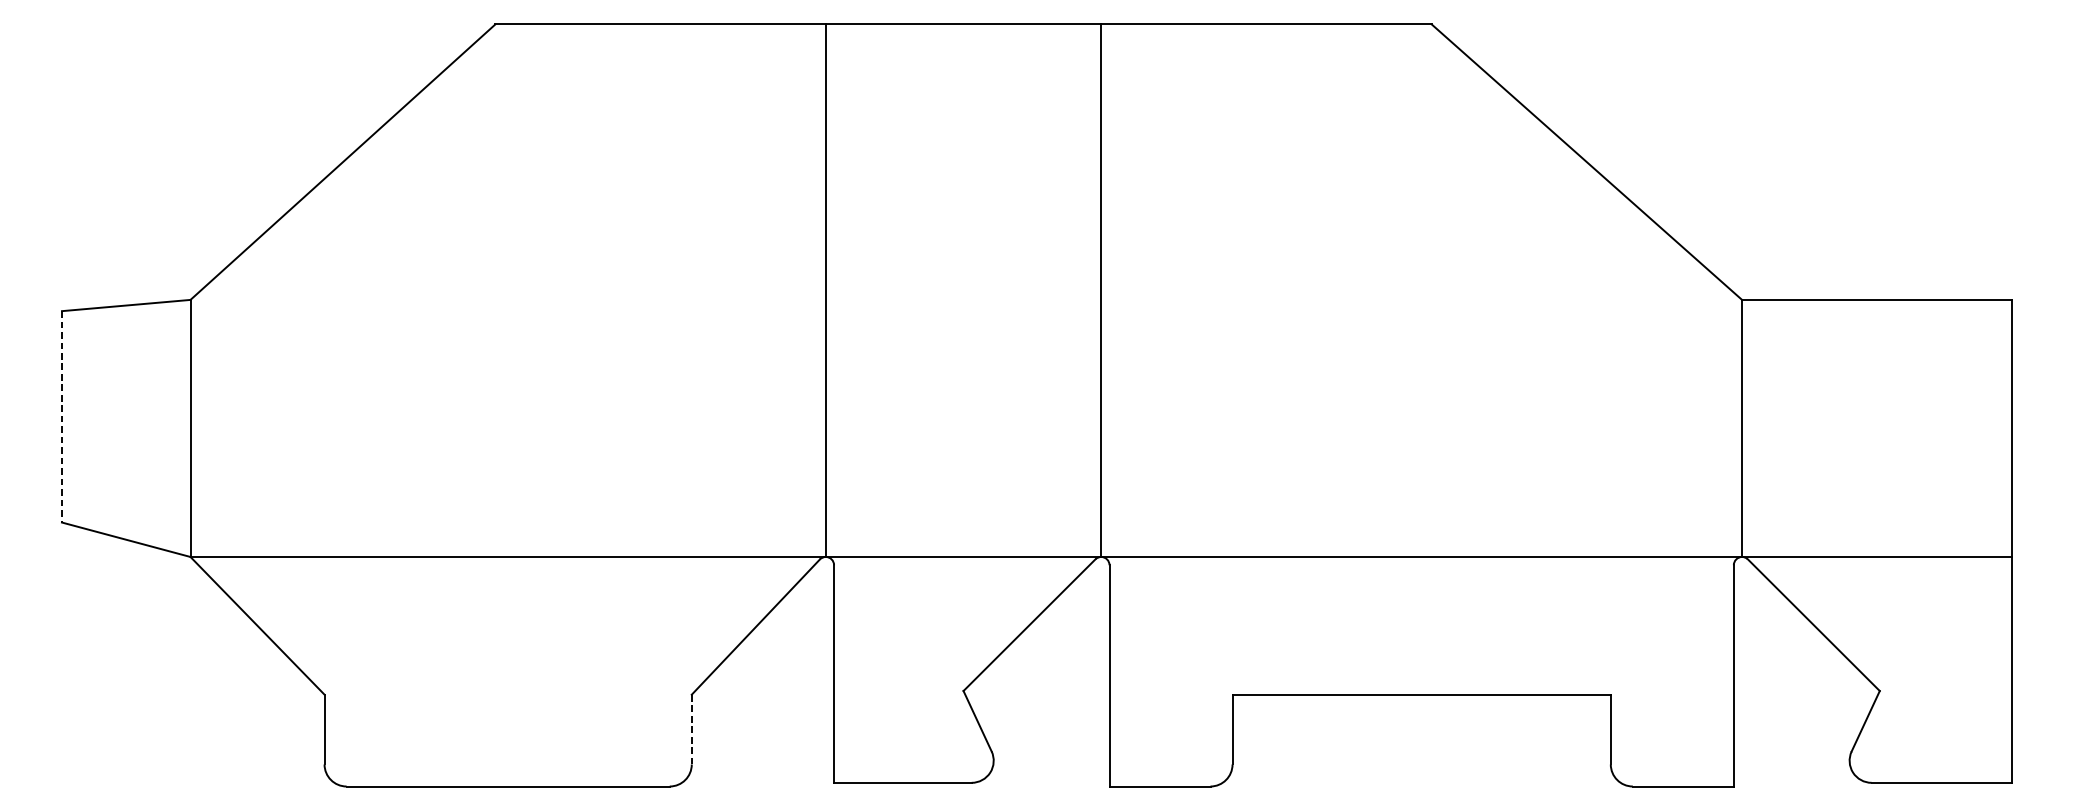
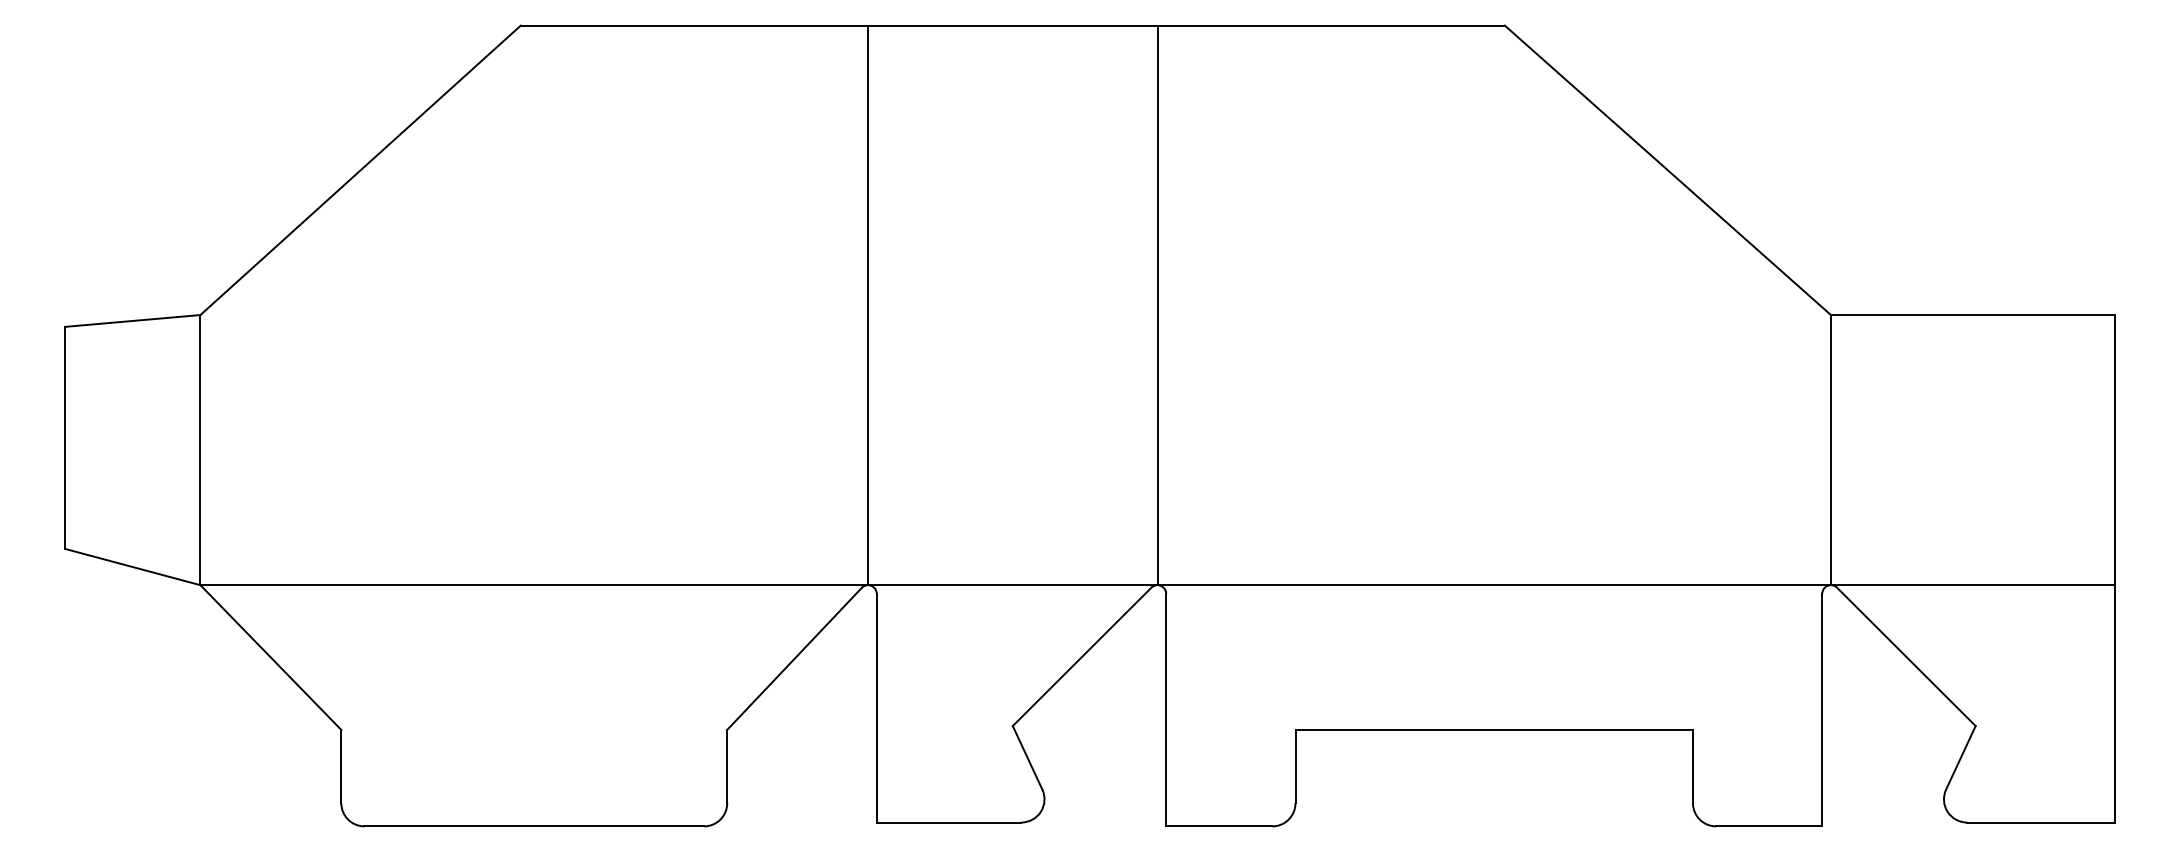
line: (62, 417) -> (65, 438), dashed -> solid
line: (692, 729) -> (727, 766), dashed -> solid

